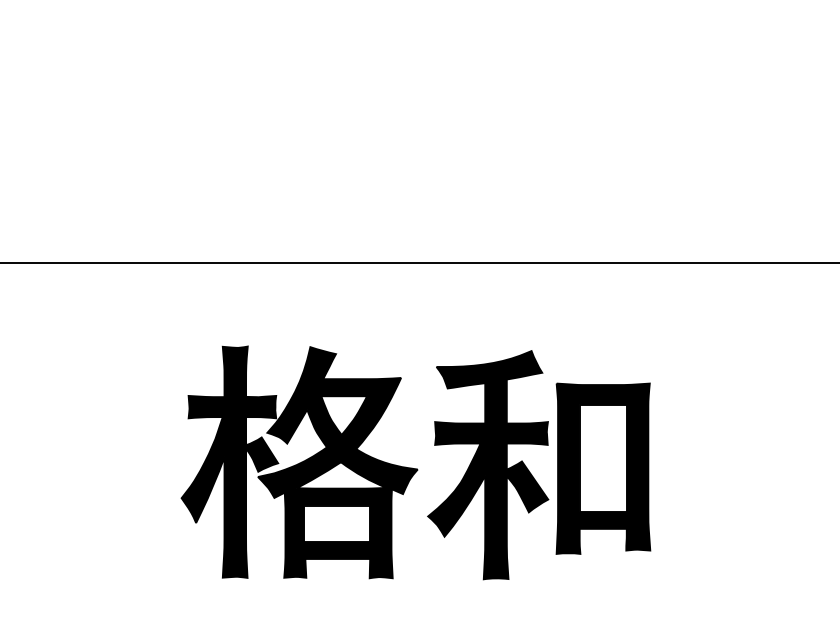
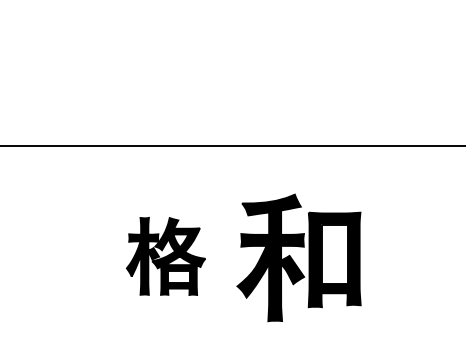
part: (298, 462) -> (165, 256), size x0.6

